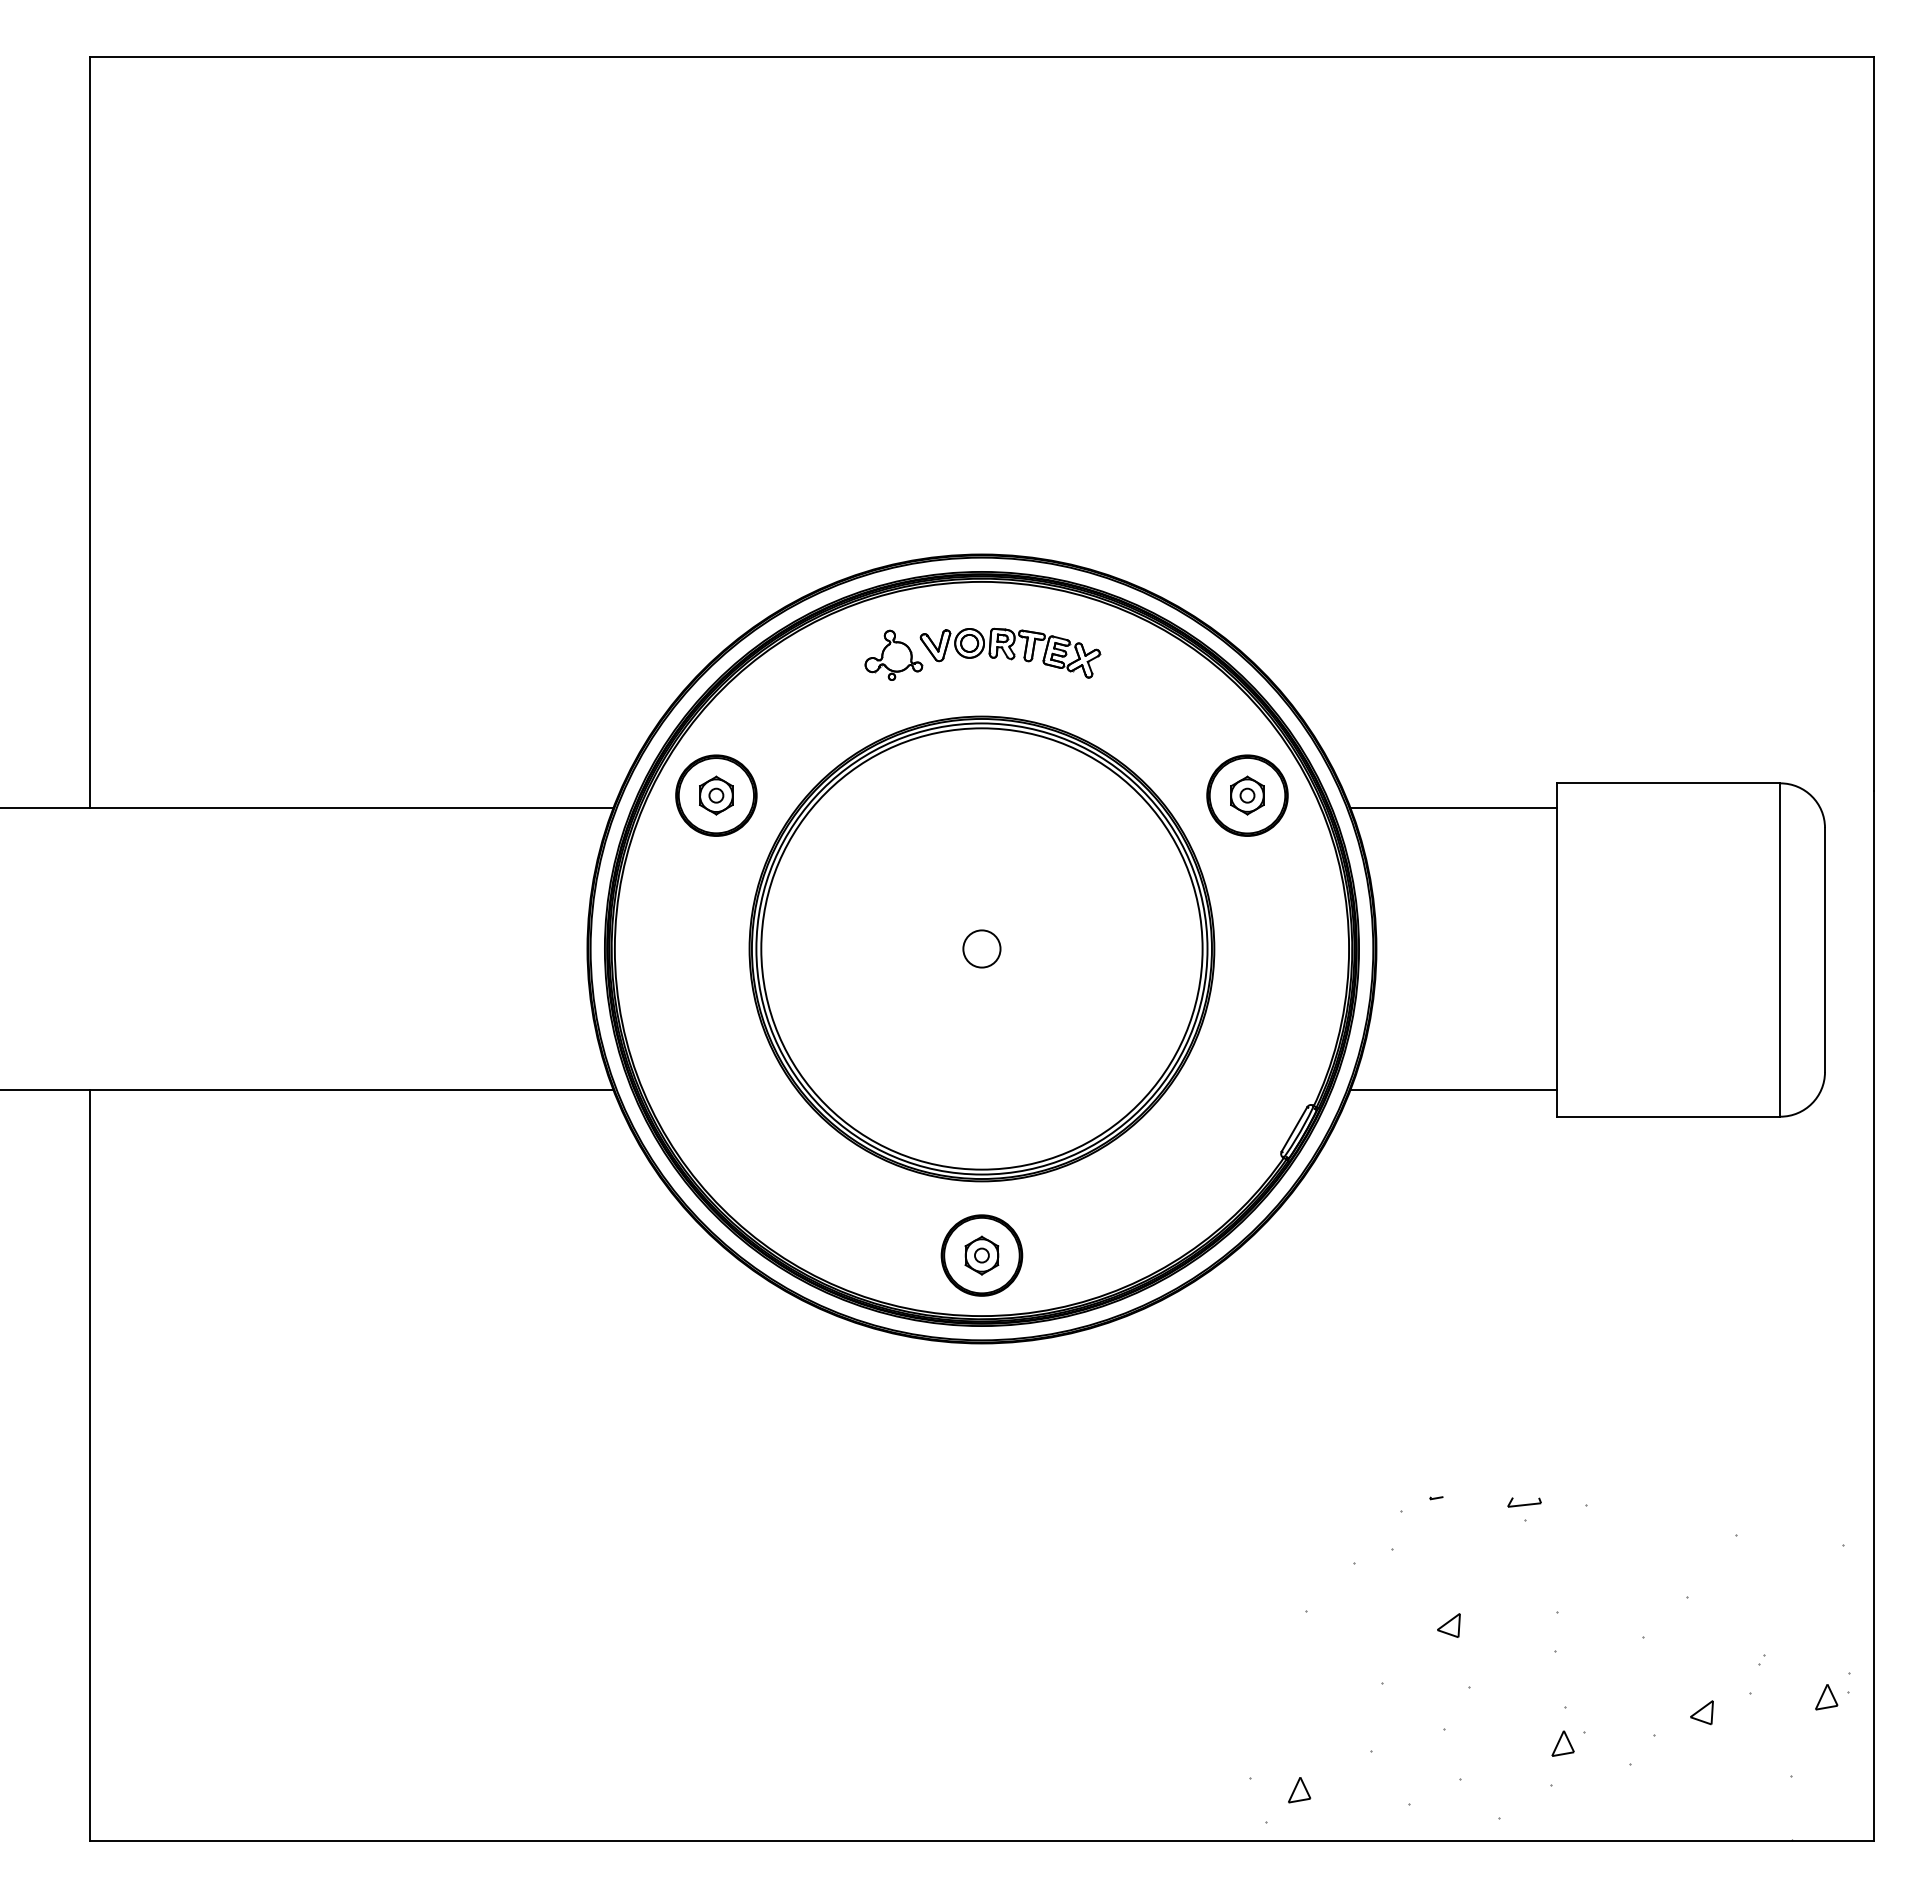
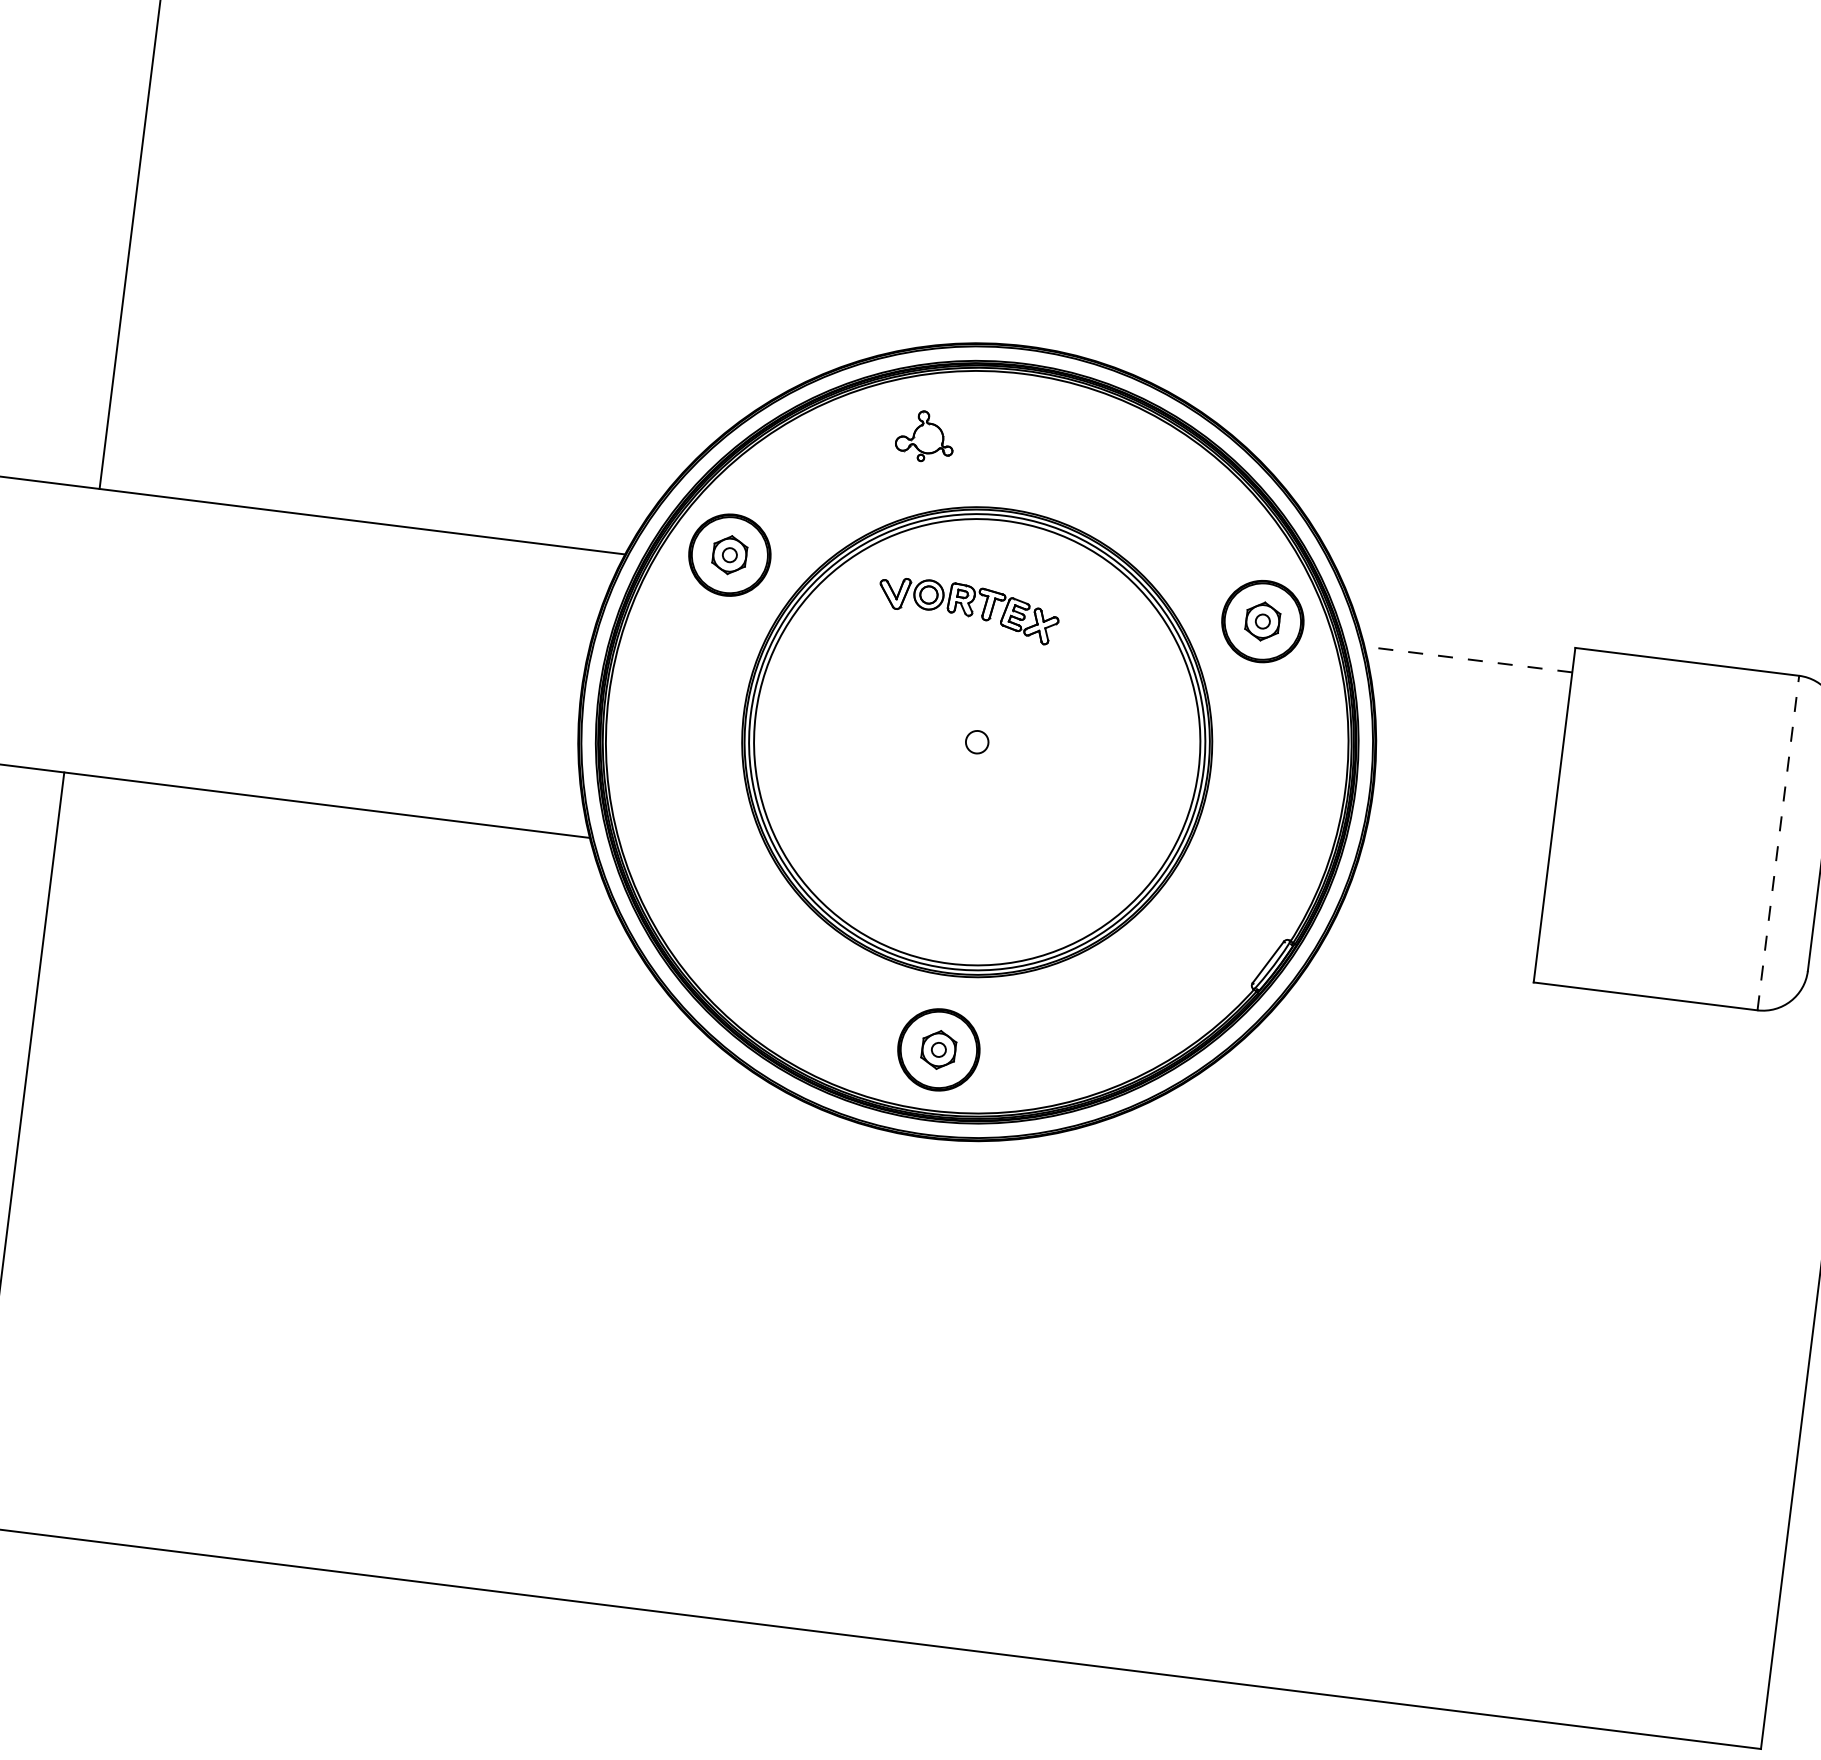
part: (1010, 652) -> (968, 609), moved
line: (1453, 807) -> (1468, 659), solid -> dashed
circle: (981, 948) -> (976, 741), size x0.6
line: (1780, 950) -> (1778, 843), solid -> dashed
line: (1453, 1090) -> (1432, 943), removed
hatch: (1548, 1667) -> (1455, 1534), removed

